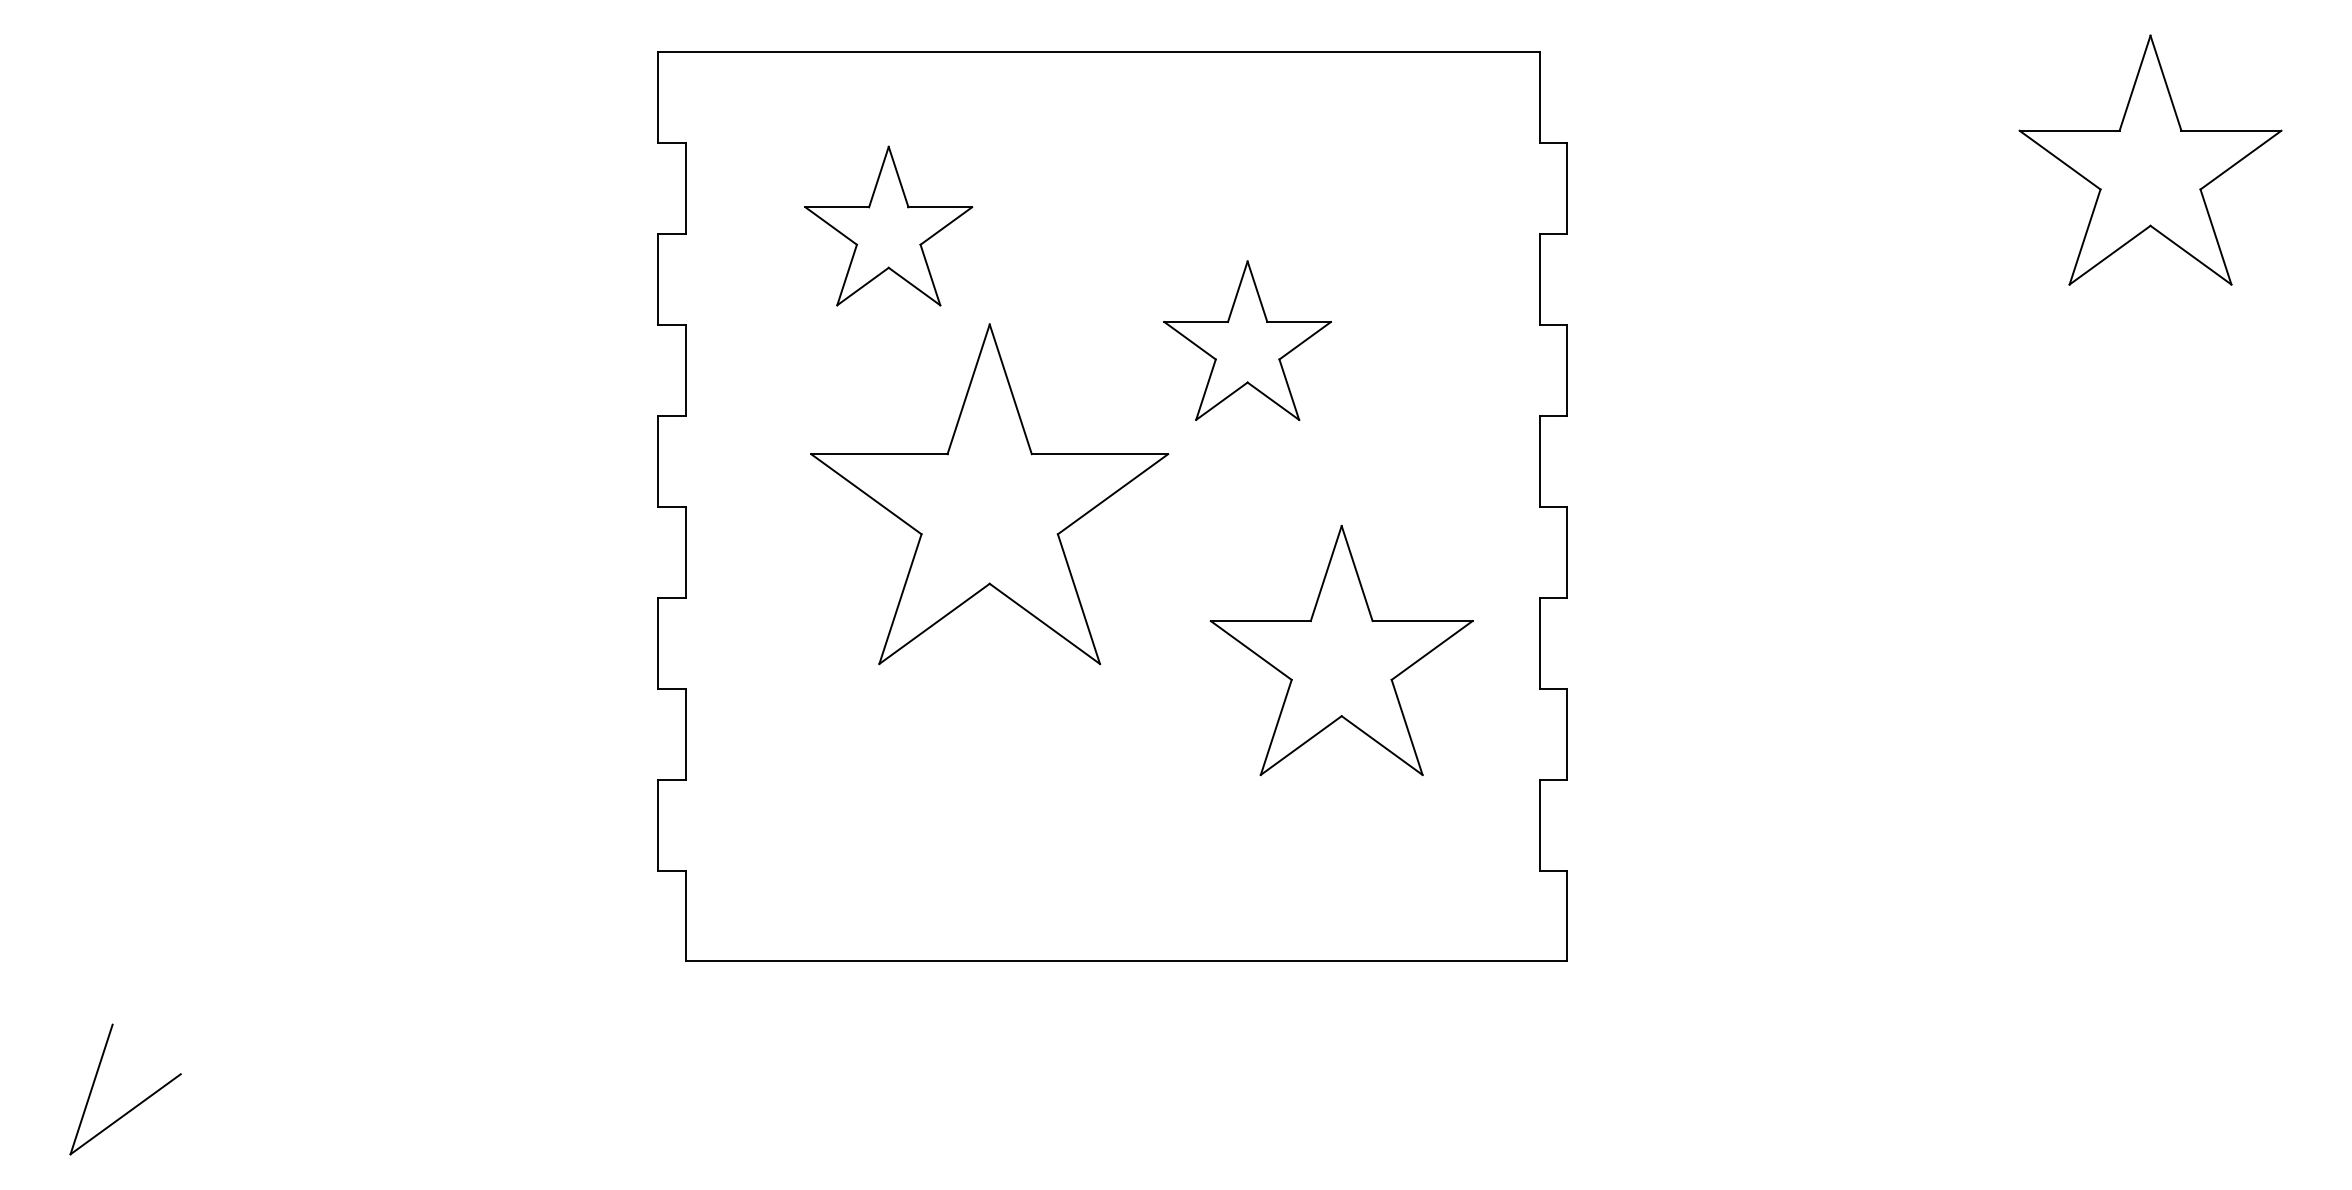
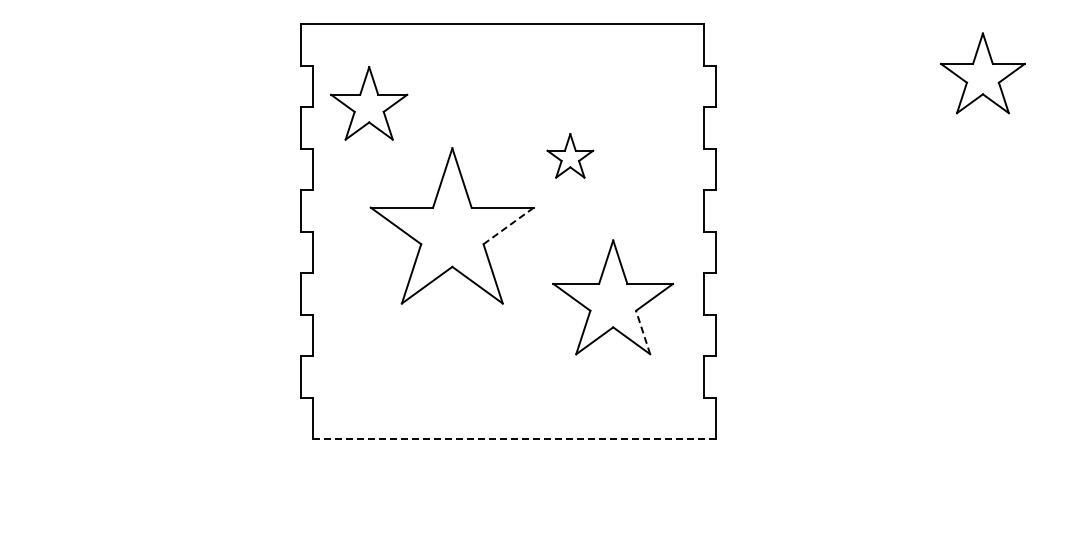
part: (2149, 160) -> (982, 73), size x0.7
part: (889, 226) -> (369, 103), moved
part: (1248, 340) -> (570, 155), size x0.6
line: (1114, 493) -> (509, 225), solid -> dashed
line: (1407, 727) -> (643, 332), solid -> dashed
line: (1125, 961) -> (514, 439), solid -> dashed
part: (138, 1101) -> (63, 503), removed

